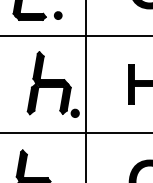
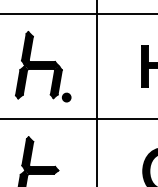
part: (52, 84) -> (42, 66), moved

